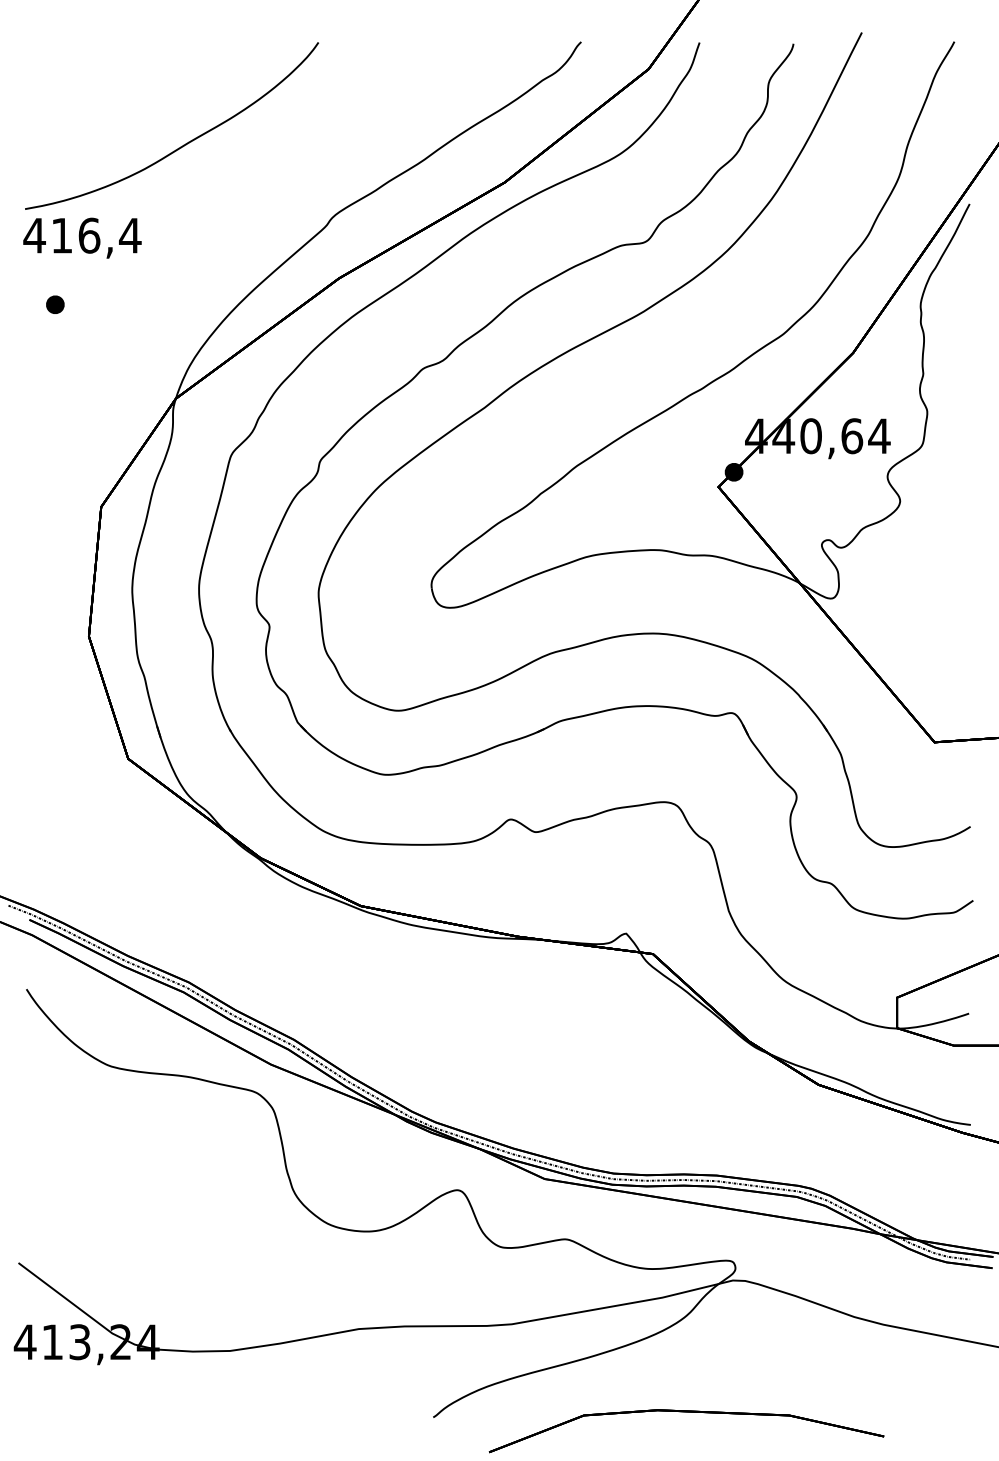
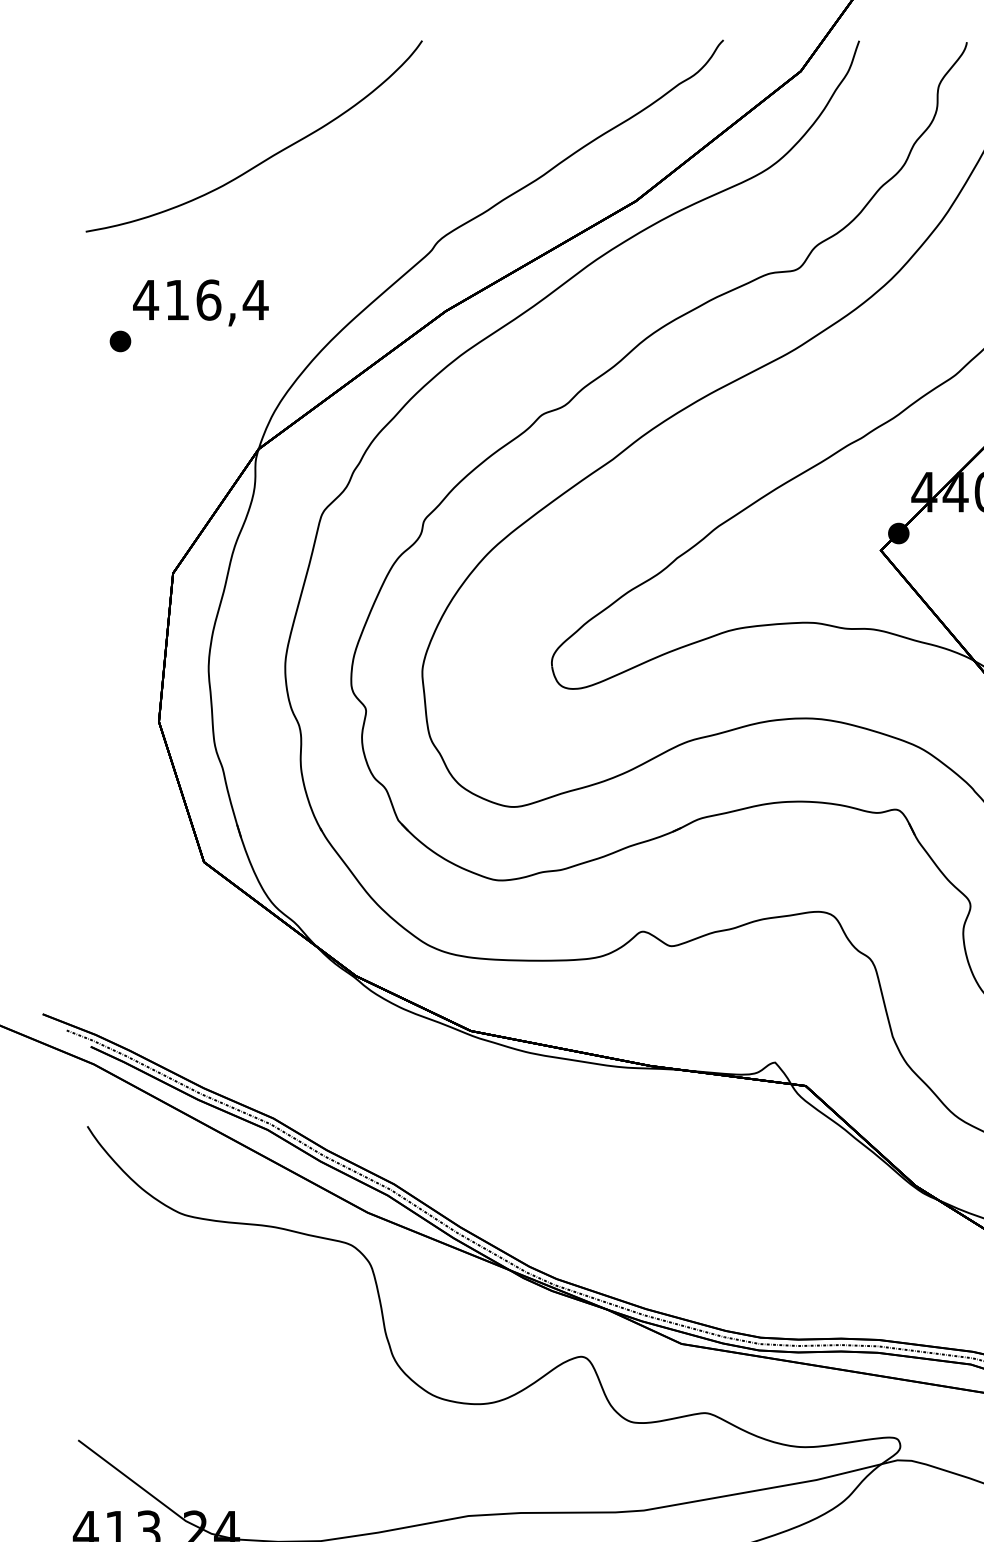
text: (82, 237) -> (200, 302), moved

